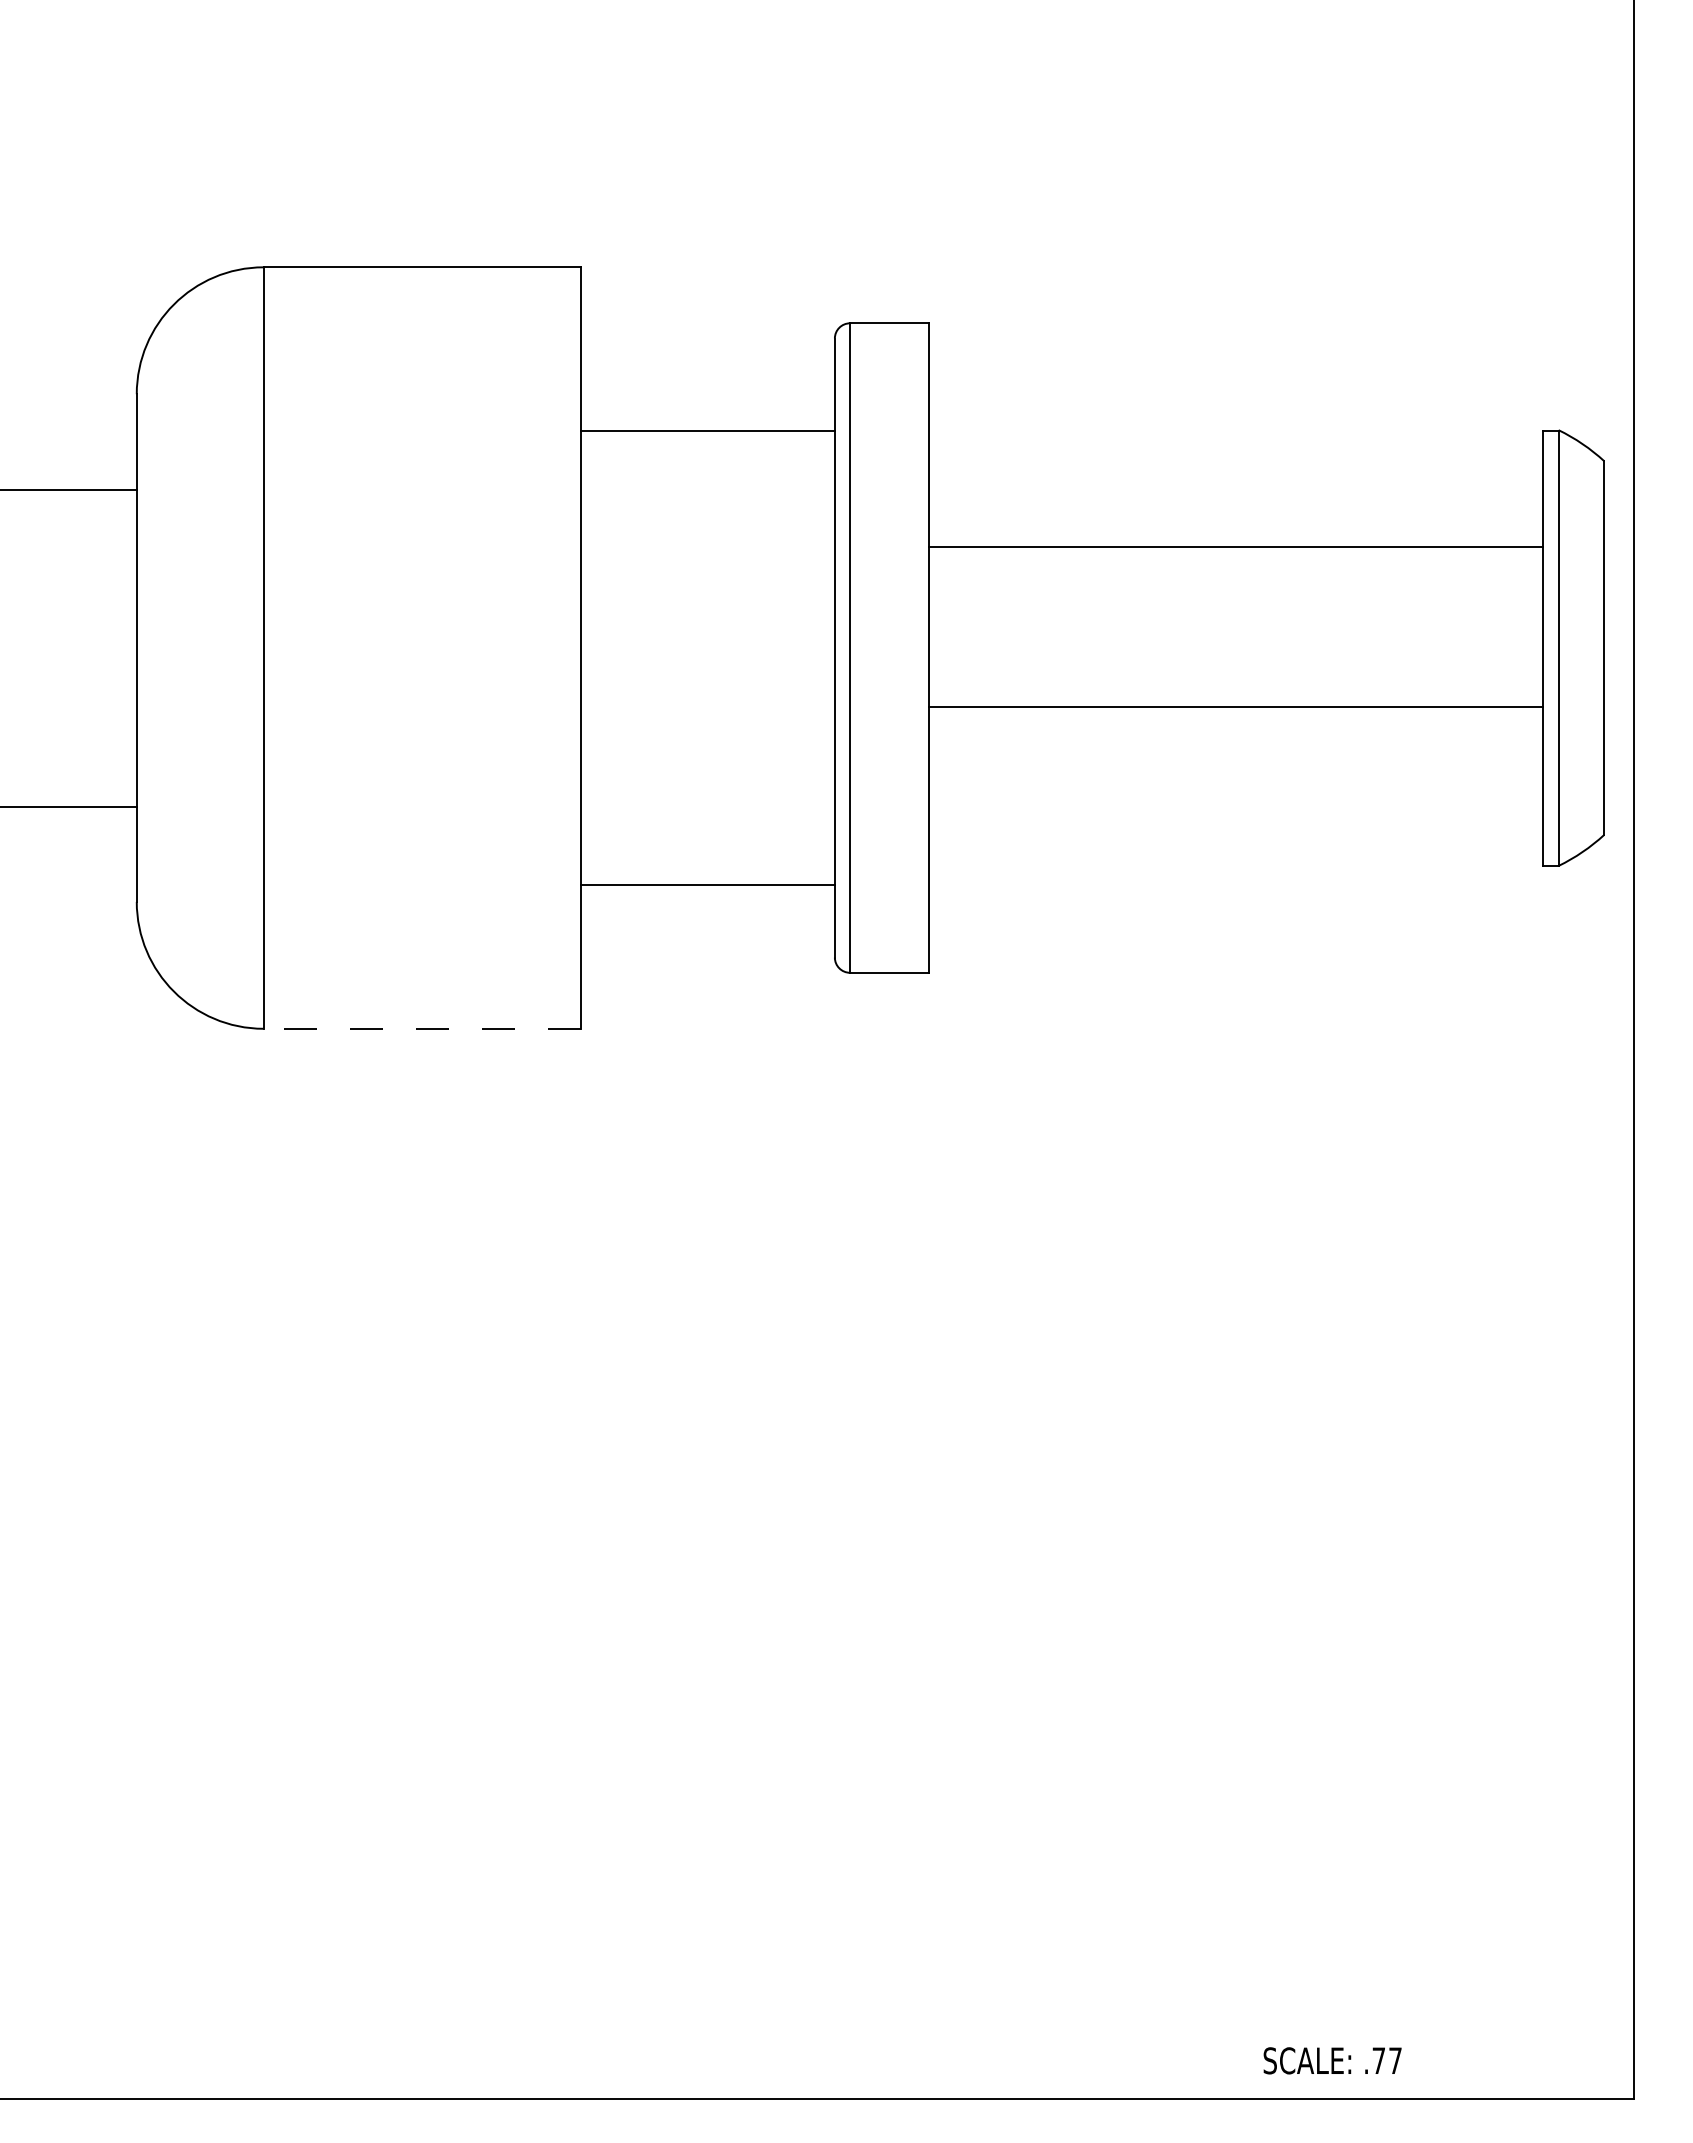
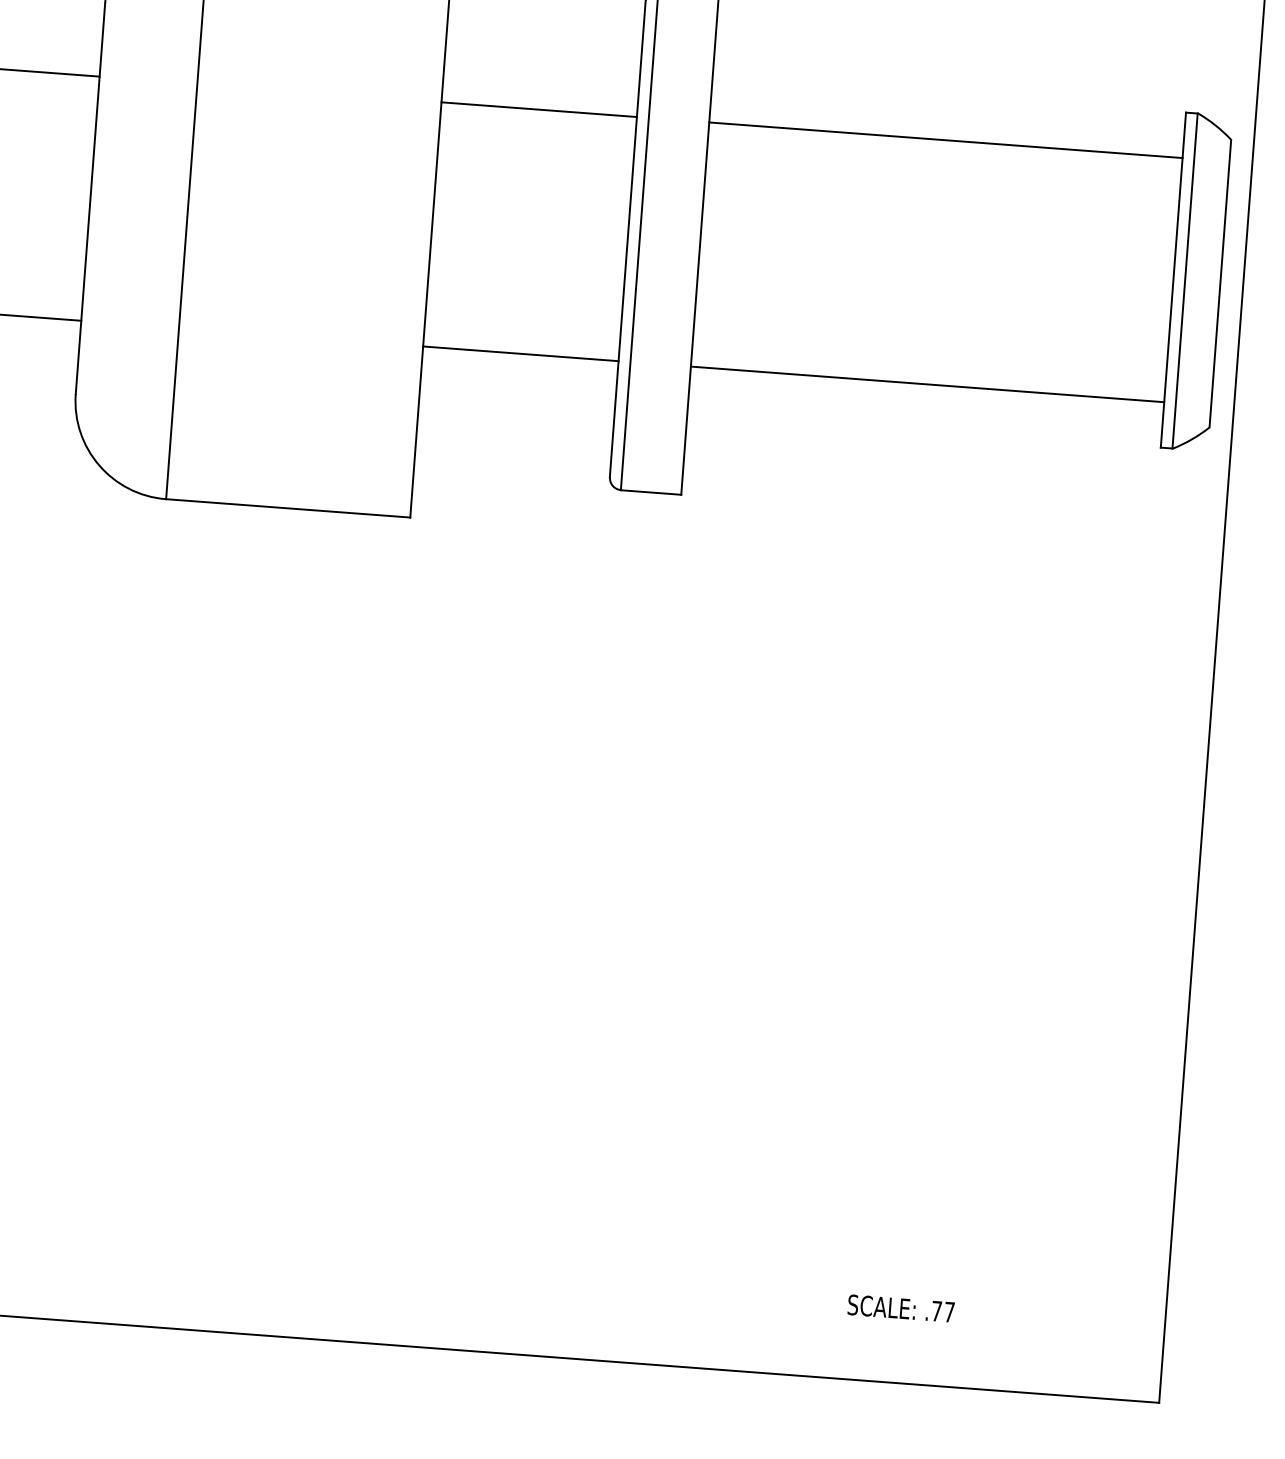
line: (707, 430) -> (539, 109), moved
line: (1235, 546) -> (945, 140), moved
line: (1235, 706) -> (927, 384), moved
line: (707, 884) -> (520, 353), moved
line: (422, 1028) -> (288, 508), dashed -> solid
text: (1332, 2060) -> (901, 1308), moved

